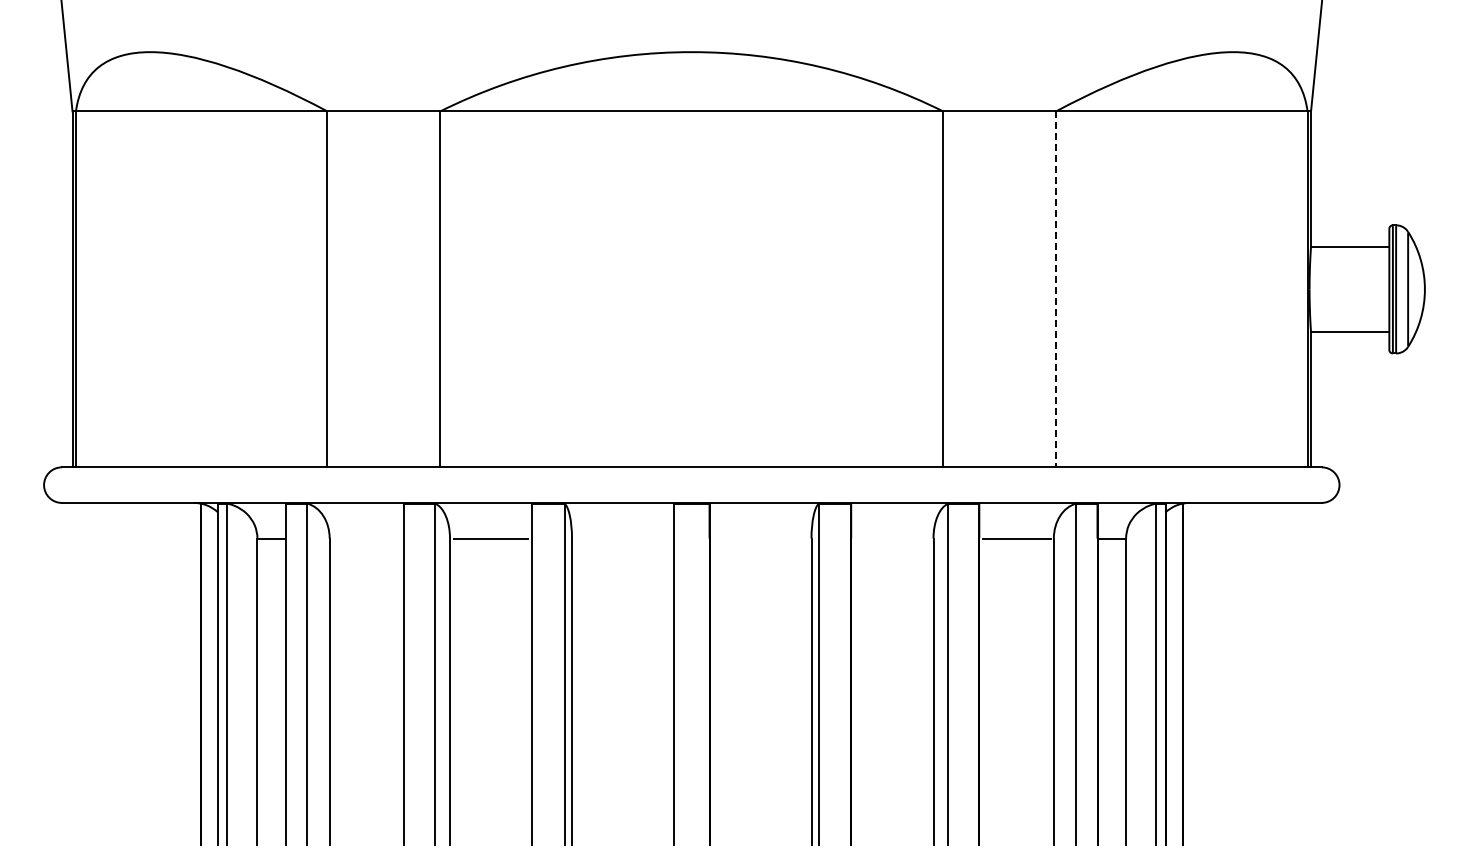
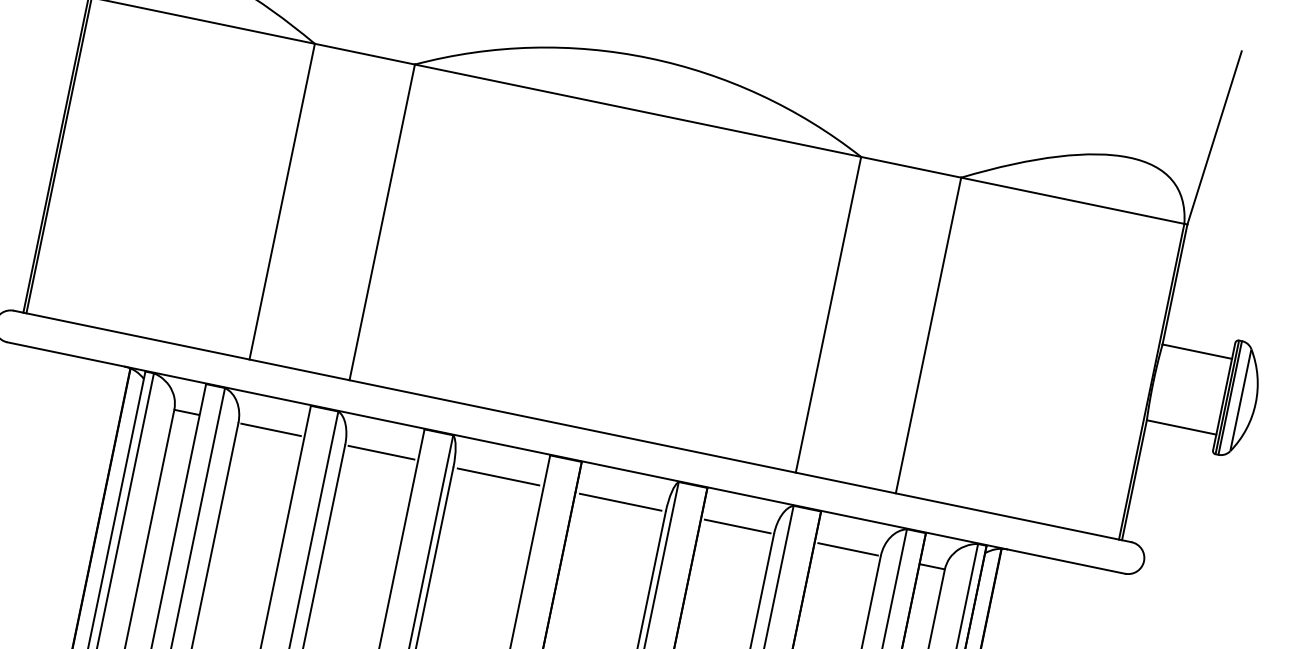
line: (1056, 289) -> (928, 335), dashed -> solid
line: (366, 538) -> (271, 429), added
line: (622, 538) -> (498, 476), added
line: (760, 538) -> (620, 502), added
line: (892, 538) -> (737, 526), added

